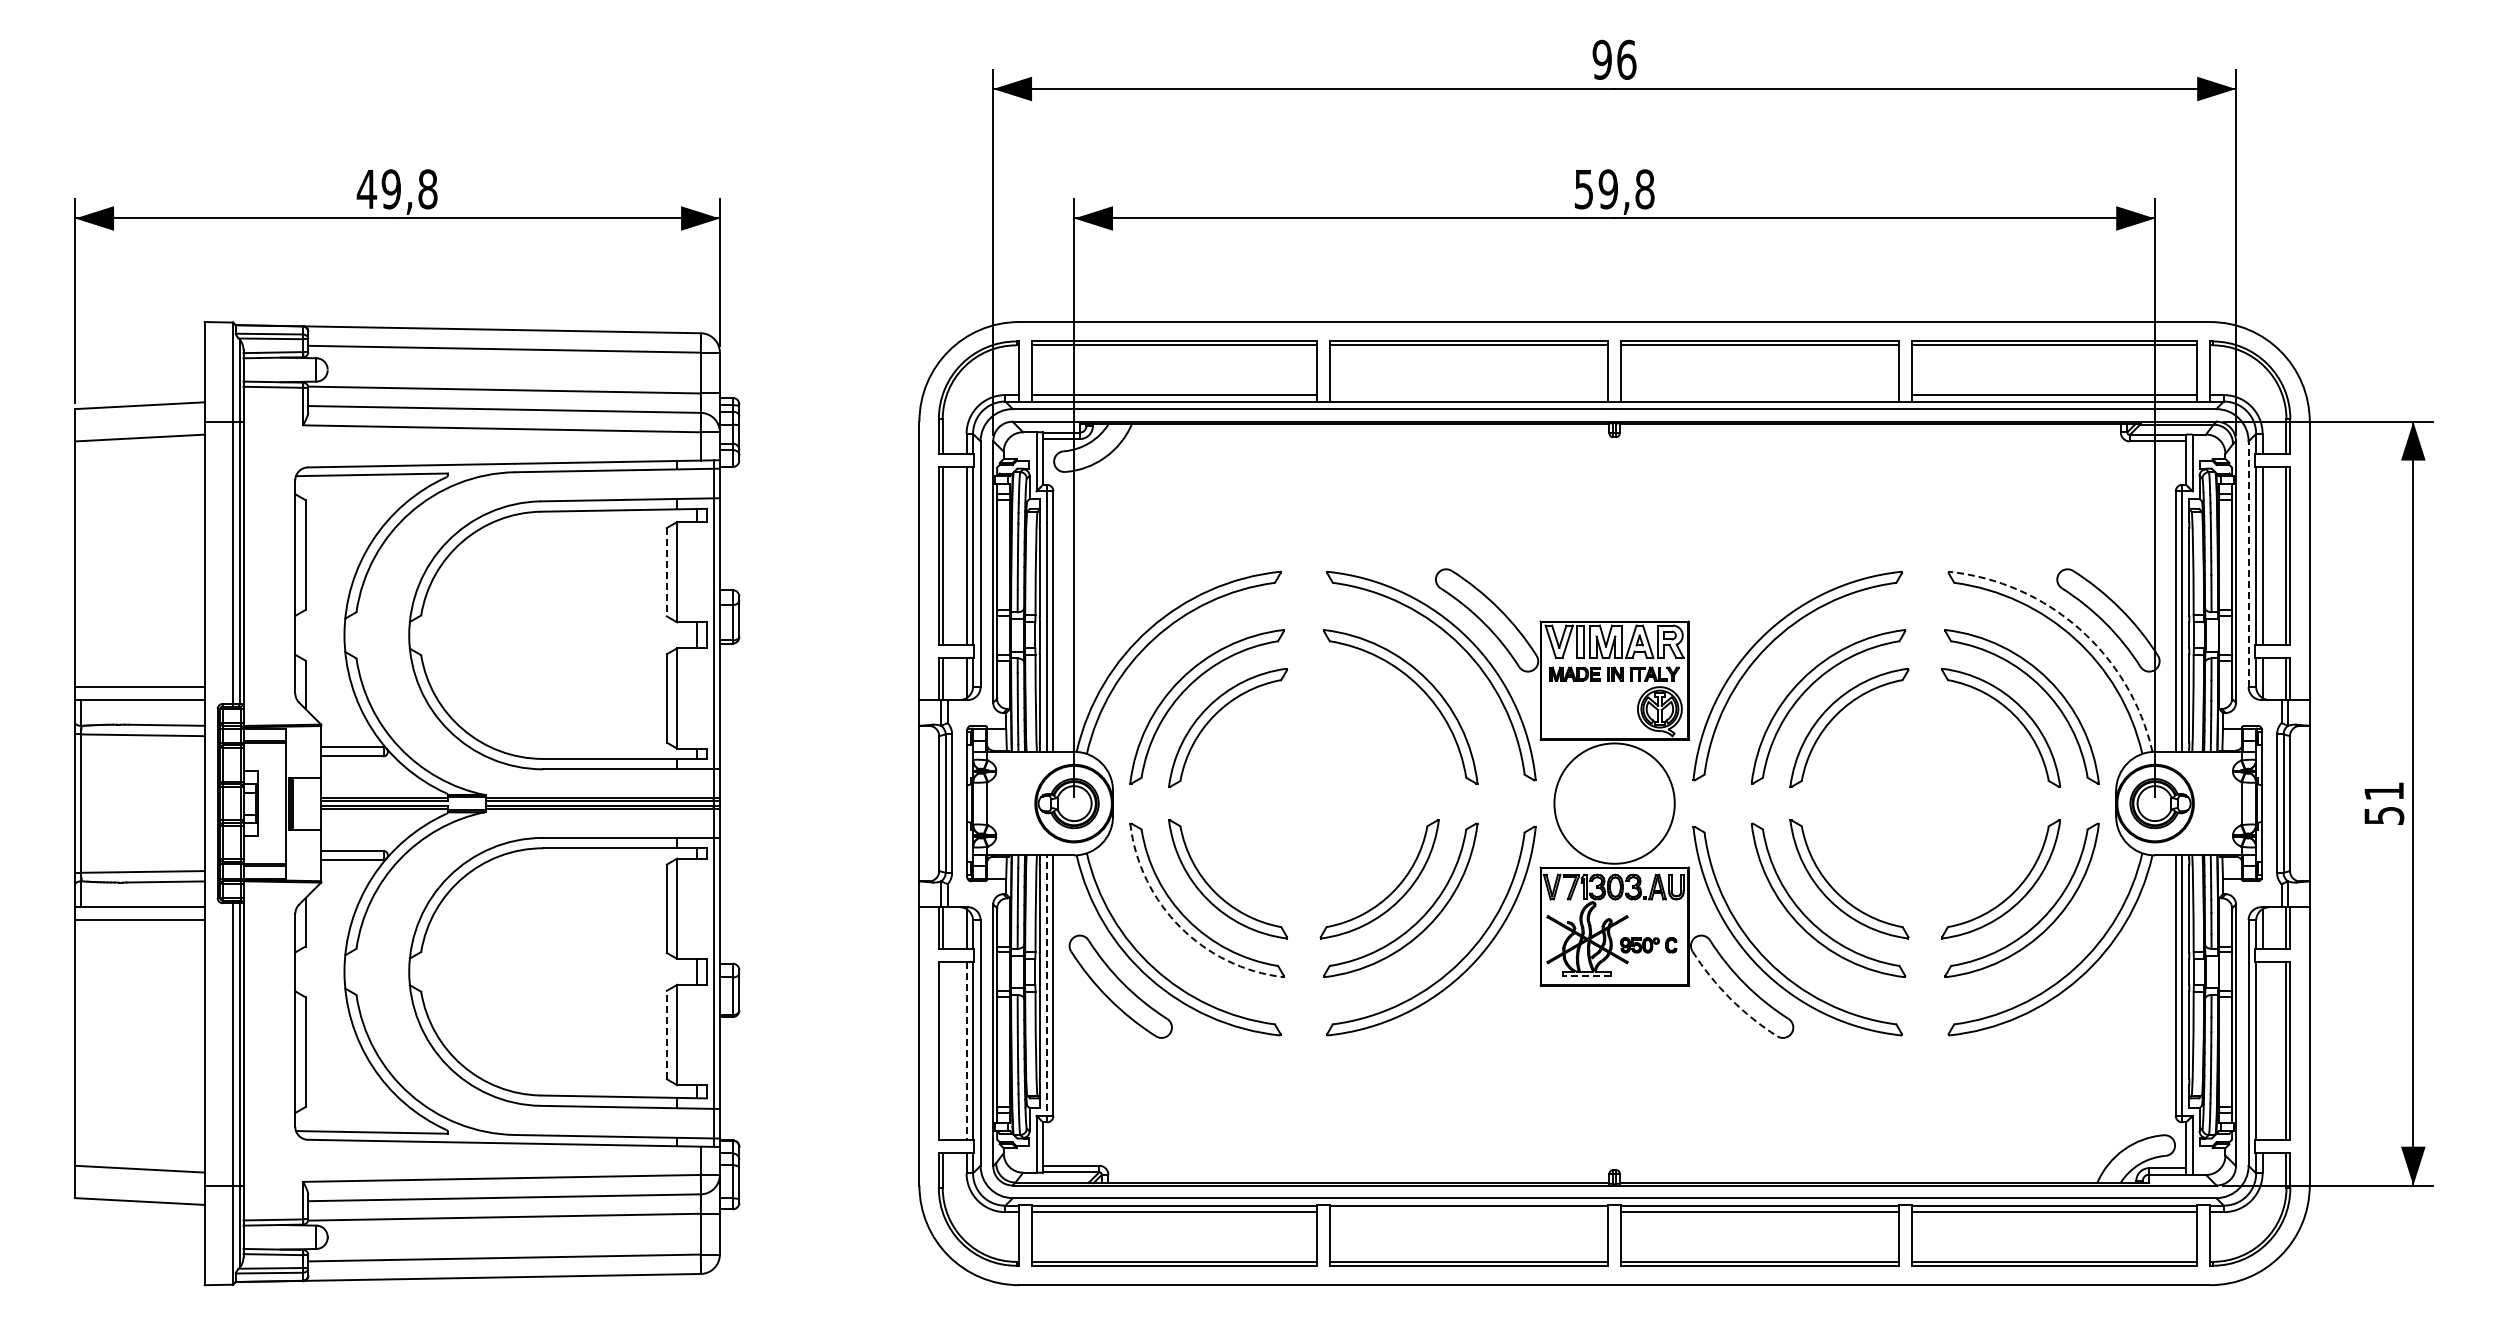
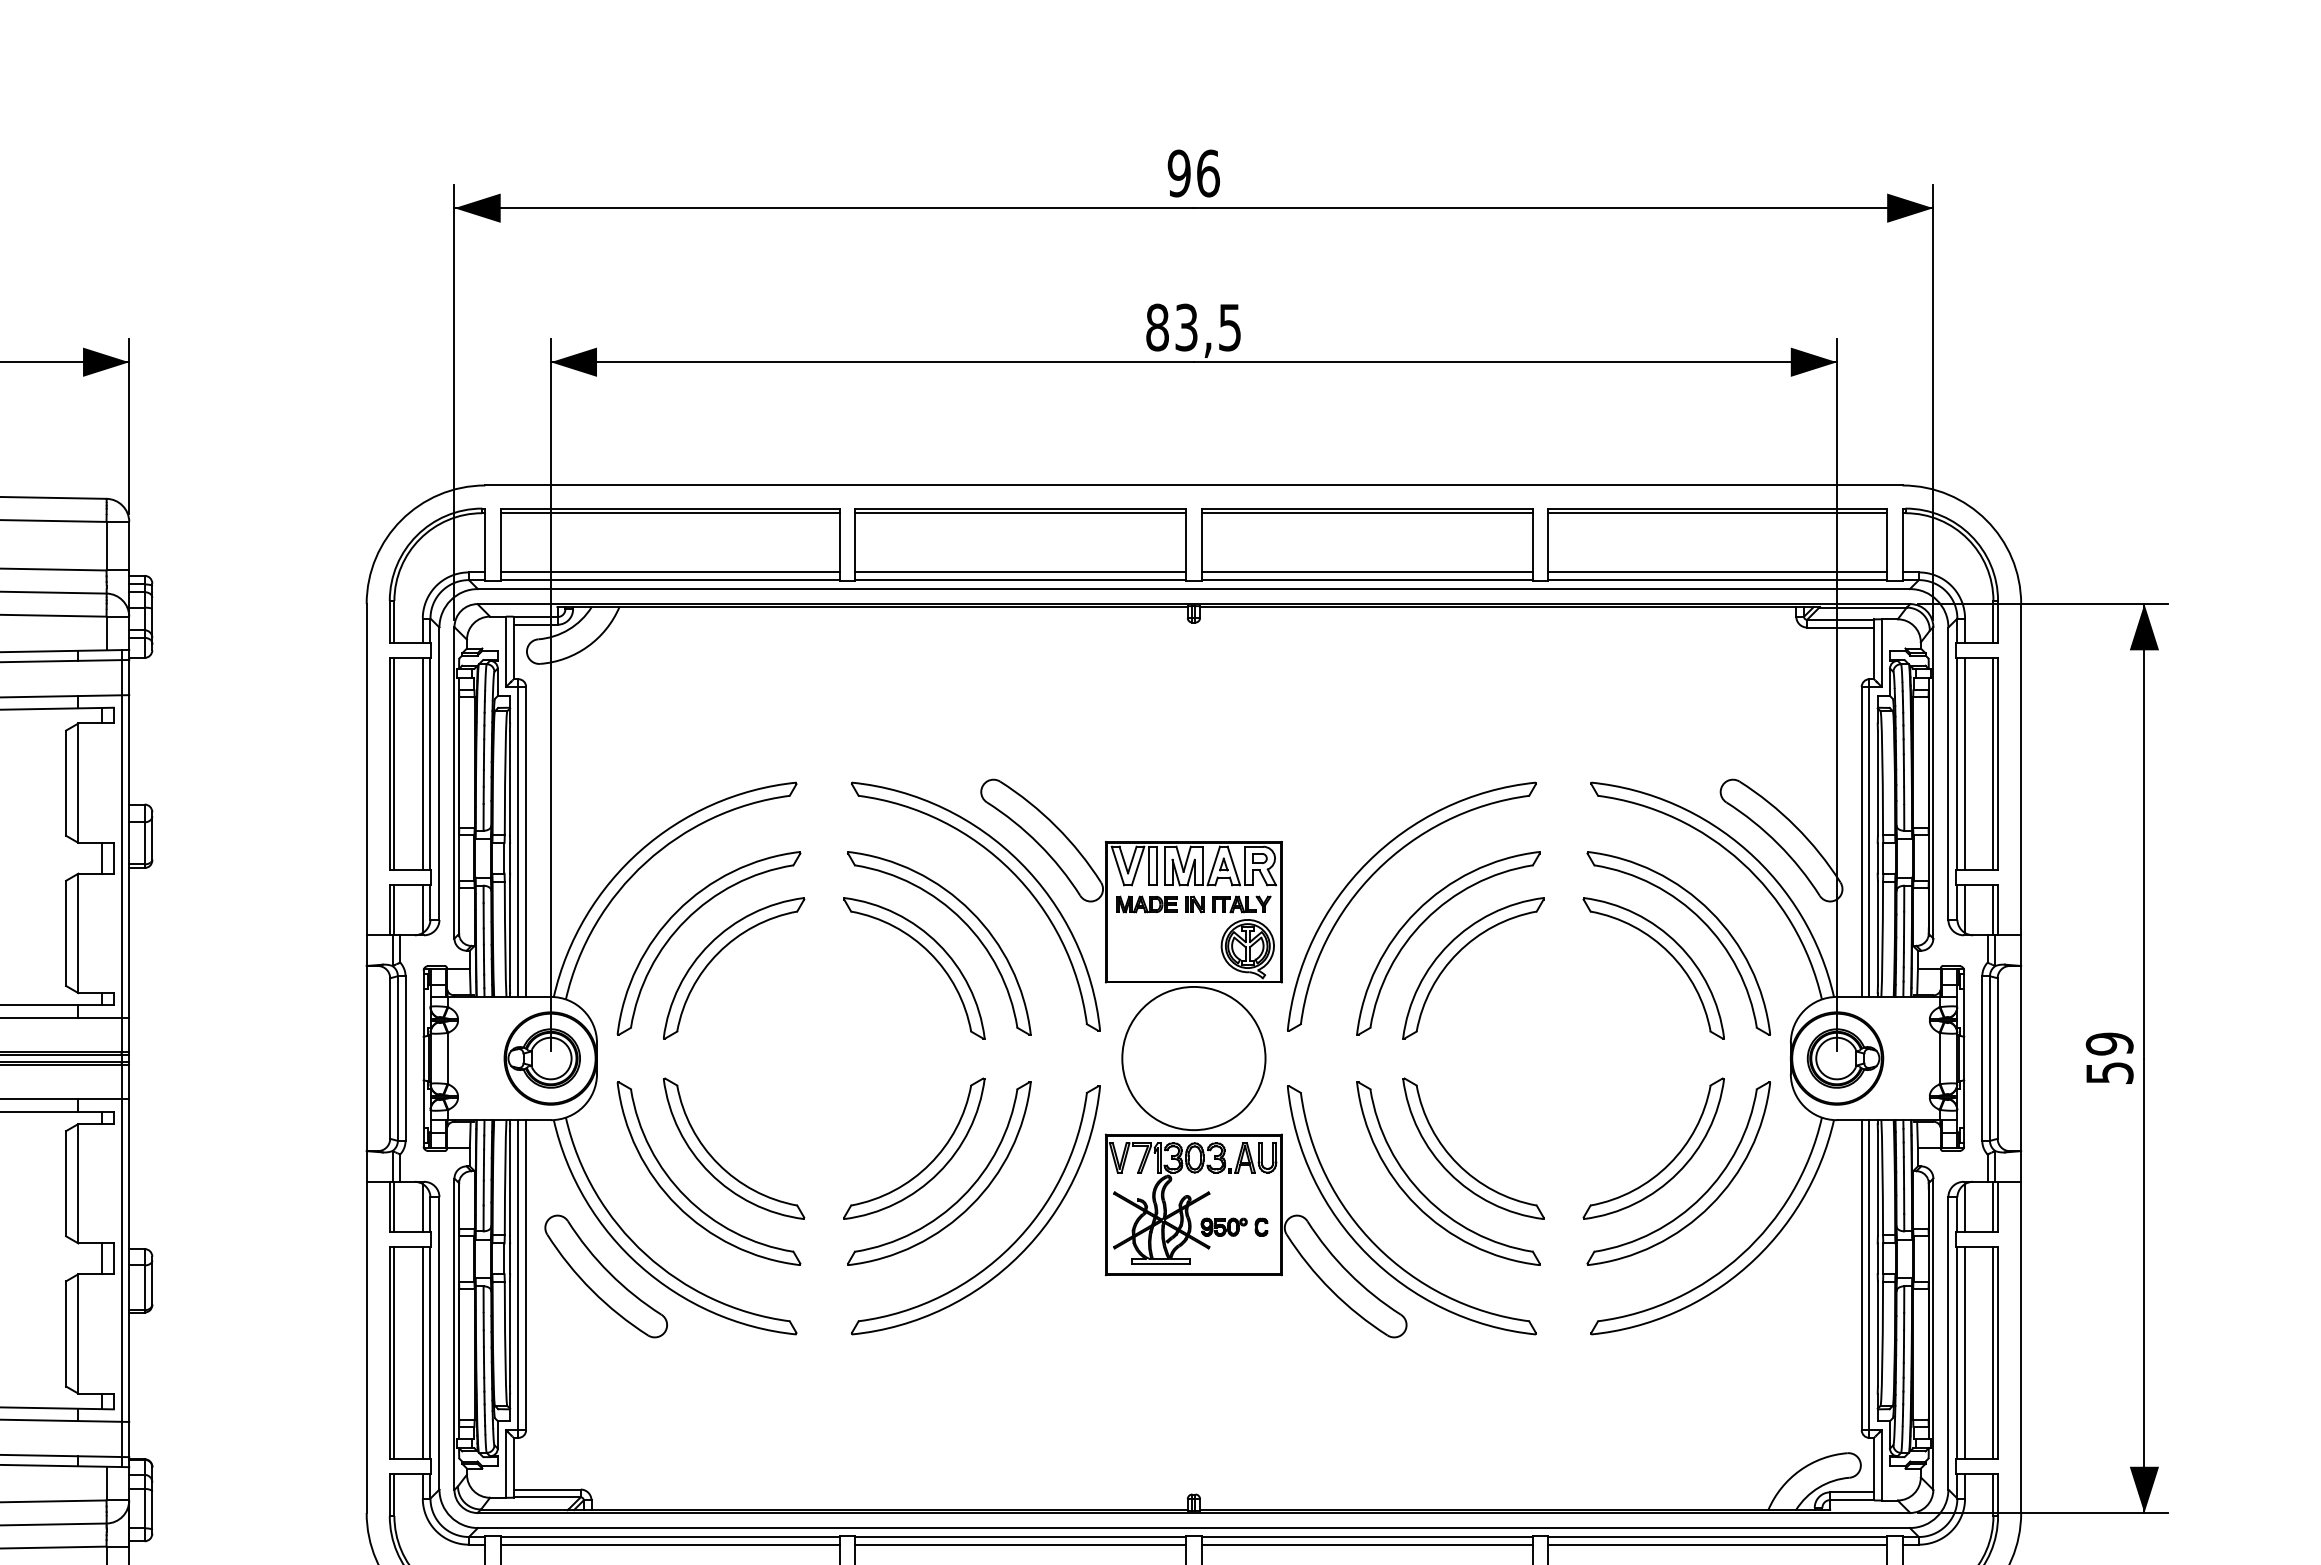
text: (1614, 189) -> (1193, 327), 59,8 -> 83,5
line: (1468, 395) -> (1020, 572), added
line: (1760, 395) -> (1367, 572), added
line: (2248, 564) -> (1948, 774), dashed -> solid
line: (666, 572) -> (65, 783), dashed -> solid
arc: (2079, 628) -> (1747, 850), dashed -> solid
part: (1391, 715) -> (928, 953), added
text: (2384, 791) -> (2110, 1044), 51 -> 59
arc: (1180, 927) -> (677, 1205), dashed -> solid
line: (1586, 976) -> (1160, 1264), dashed -> solid
line: (1046, 988) -> (517, 1278), dashed -> solid
arc: (1730, 998) -> (1331, 1290), dashed -> solid
line: (666, 1034) -> (65, 1333), dashed -> solid
line: (942, 1051) -> (394, 1353), added
line: (966, 1051) -> (422, 1353), dashed -> solid
line: (2262, 1051) -> (1964, 1353), added
line: (1468, 1212) -> (1020, 1545), added

